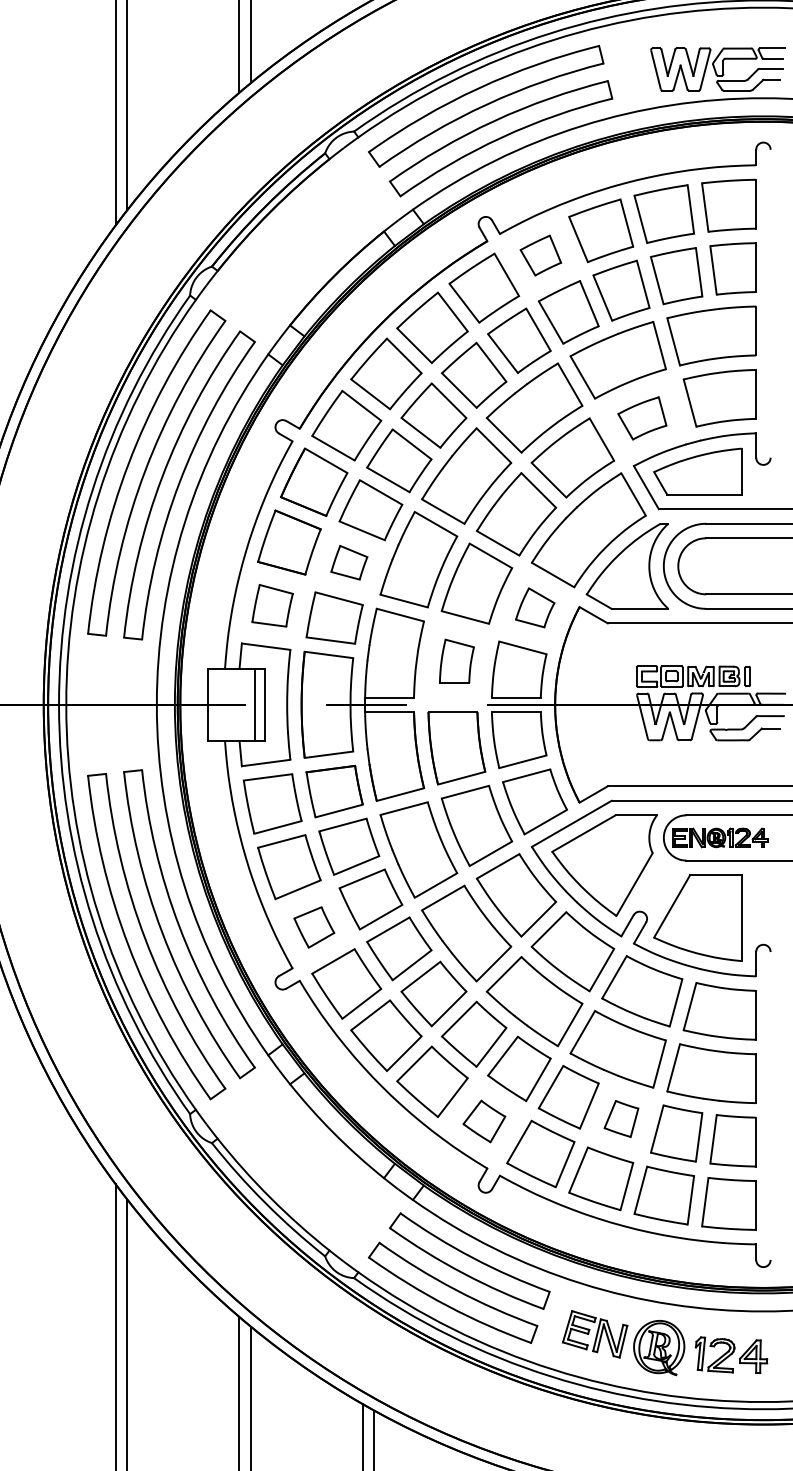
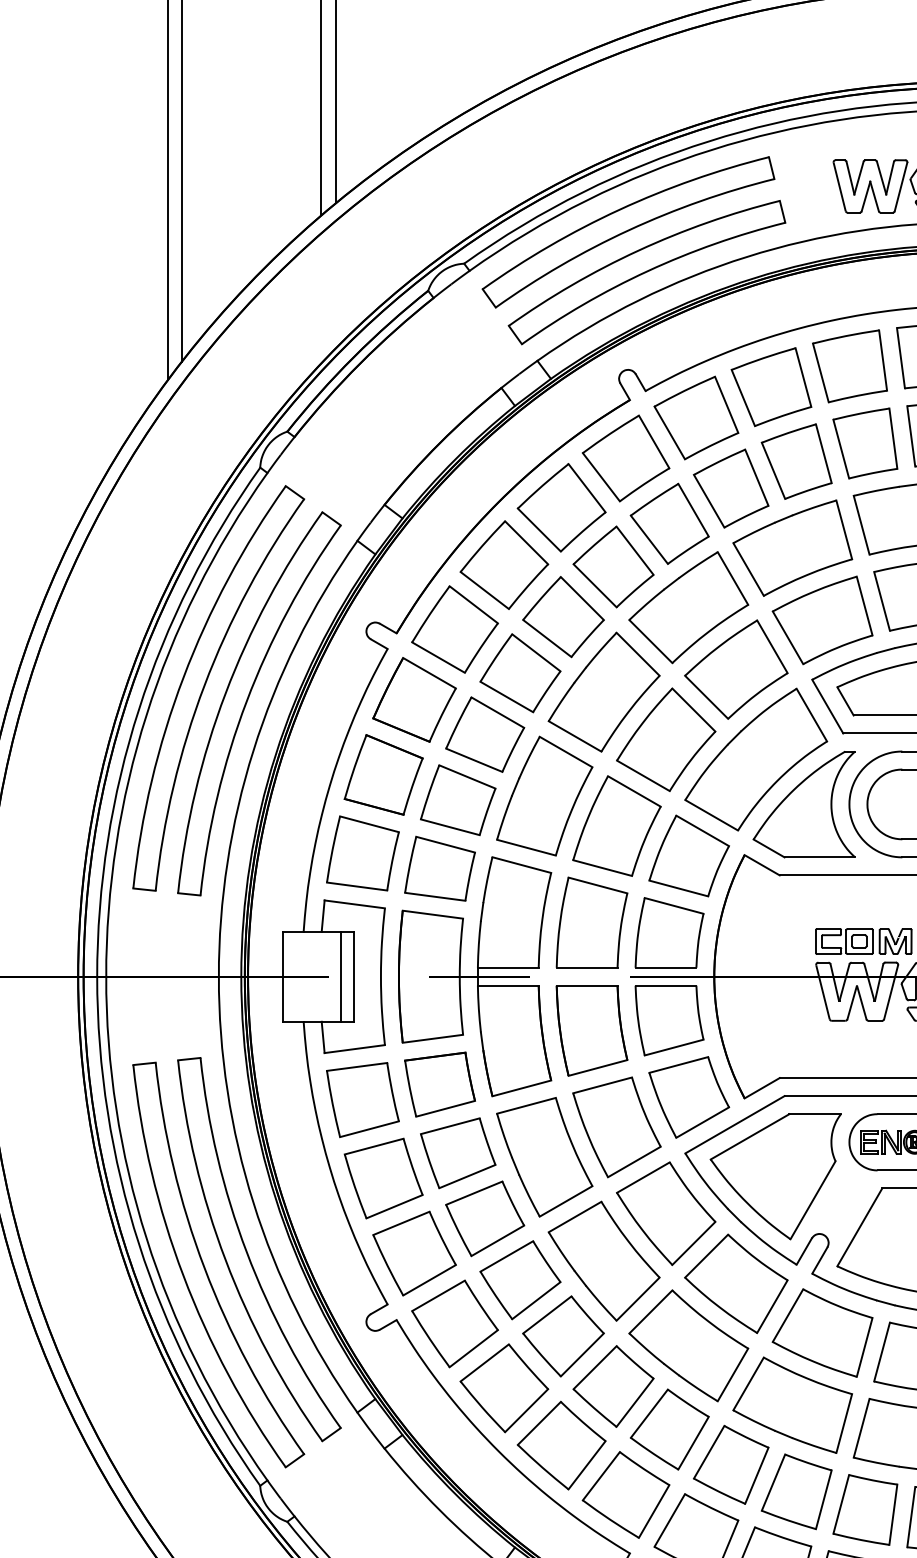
part: (540, 255) -> (696, 417), size x1.67
part: (642, 418) -> (822, 620), size x1.67
part: (349, 562) -> (458, 799), size x1.67
part: (272, 605) -> (362, 853), size x1.43
part: (535, 607) -> (689, 855), size x1.67
part: (456, 661) -> (591, 922), size x1.67
part: (314, 927) -> (414, 1253), size x1.67
part: (621, 1118) -> (796, 1491), size x1.67
part: (484, 1121) -> (626, 1494), size x1.67

